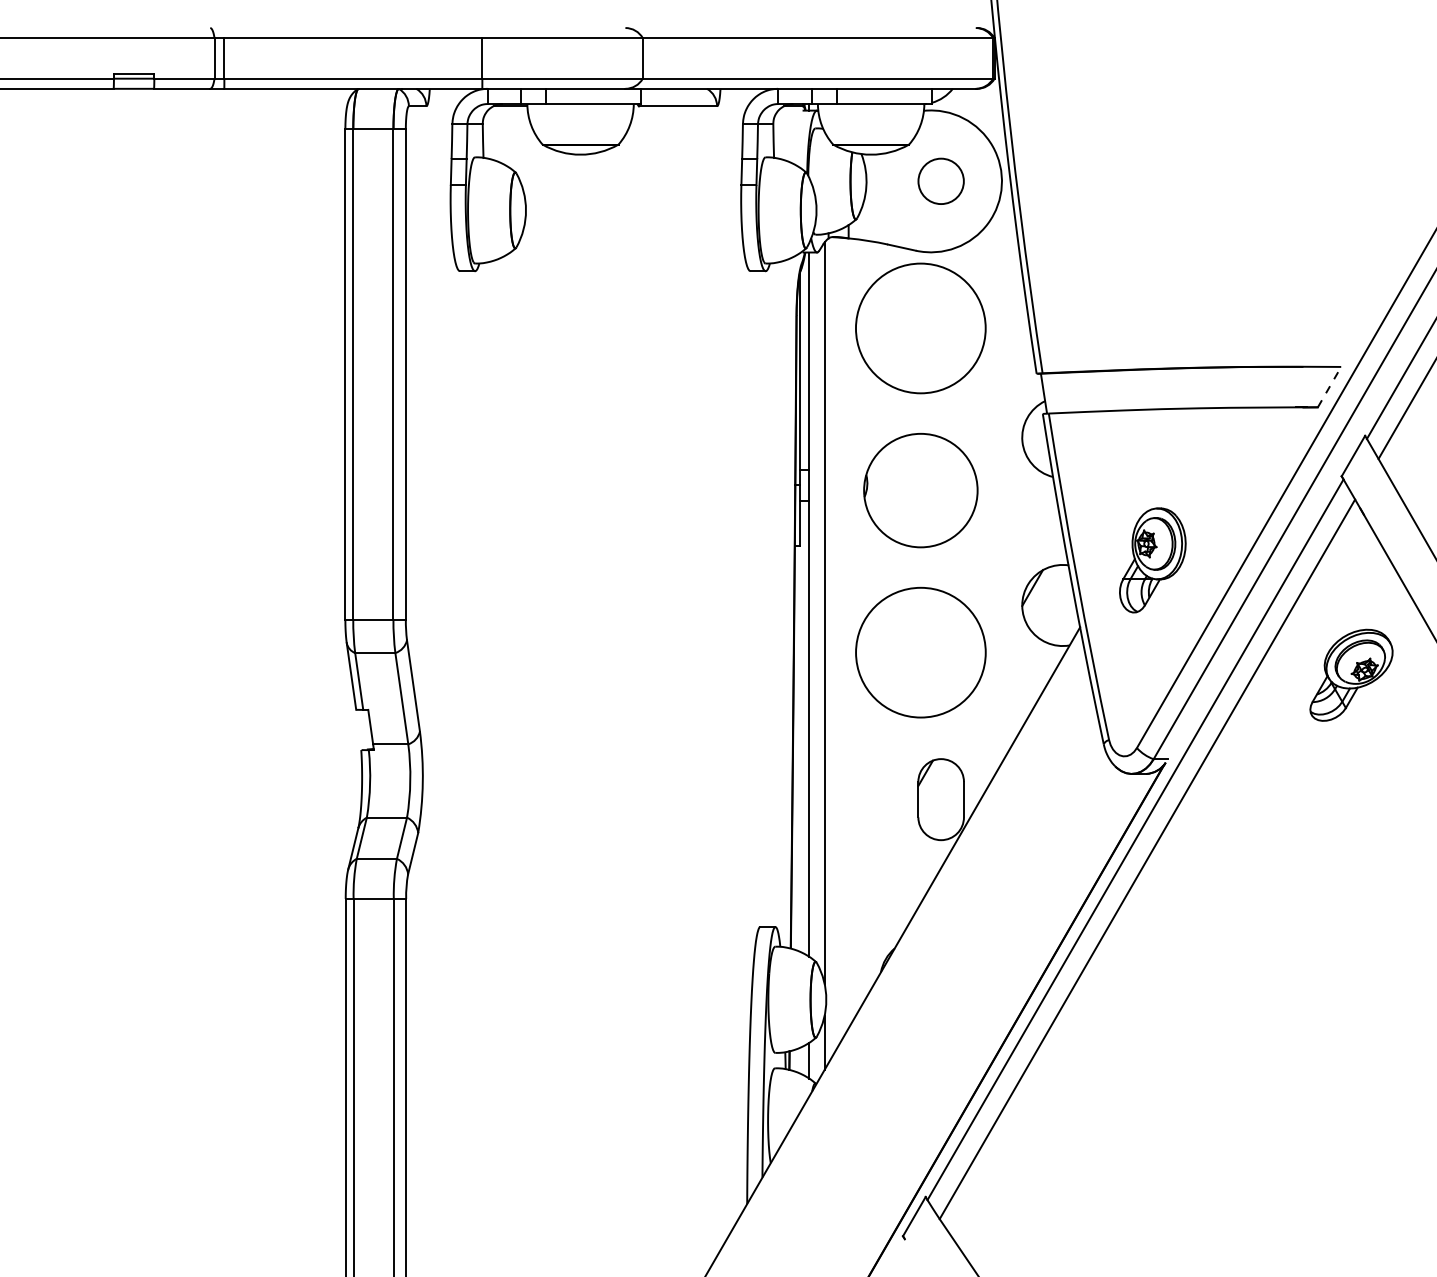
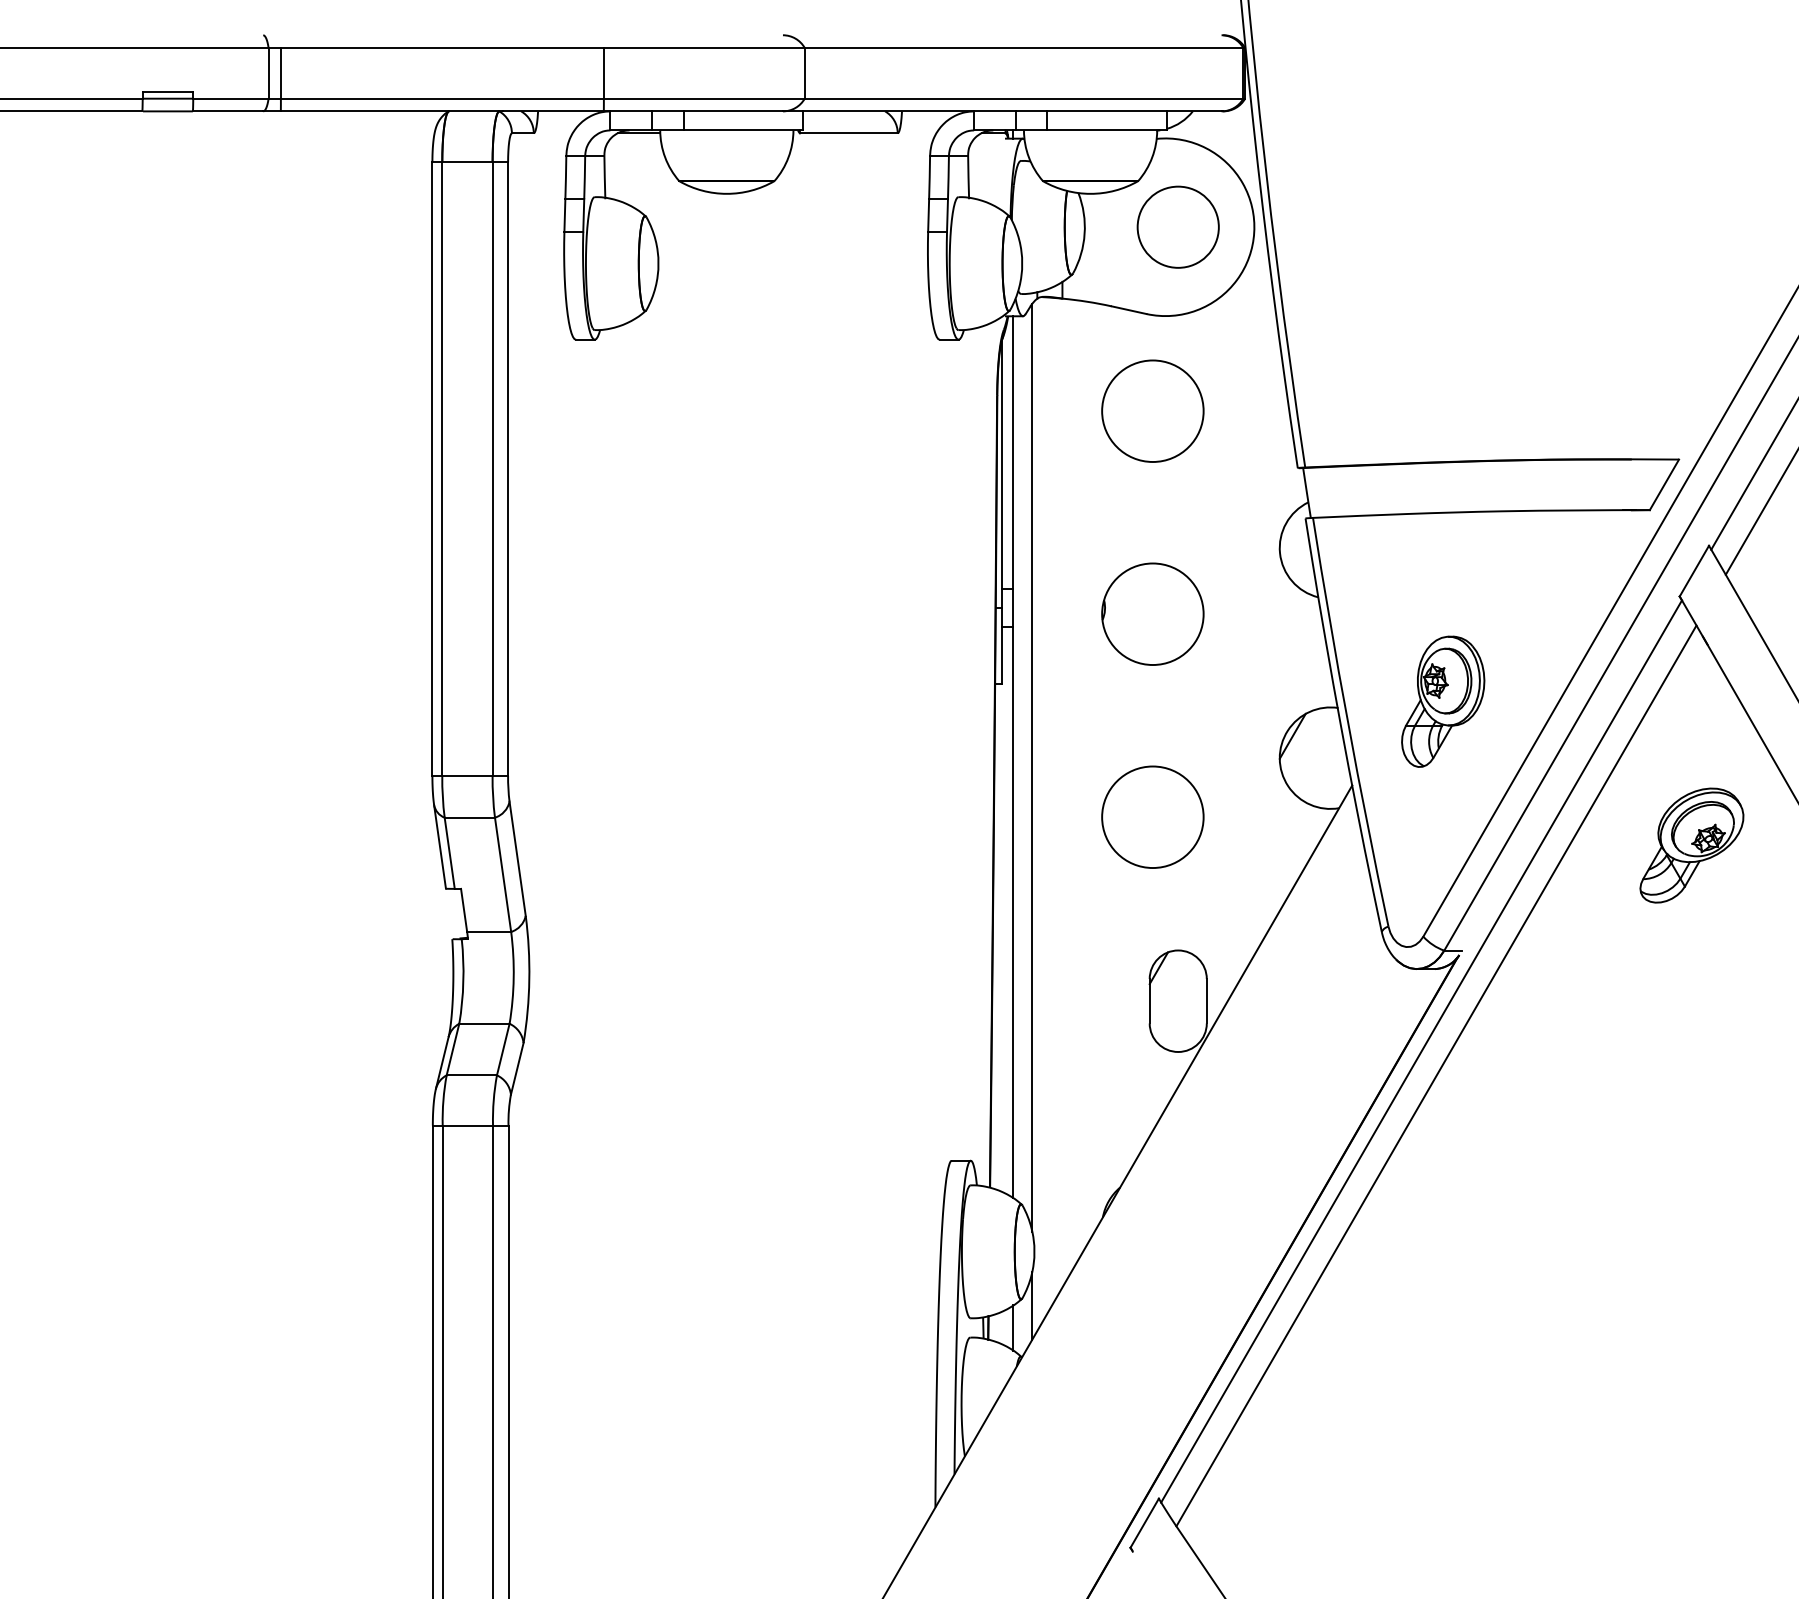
circle: (940, 180) -> (1177, 226), size x1.43
circle: (920, 327) -> (1152, 410), size x0.62
line: (1329, 386) -> (1664, 484), dashed -> solid
part: (920, 489) -> (1152, 613), size x0.71
circle: (920, 652) -> (1152, 817), size x0.62

